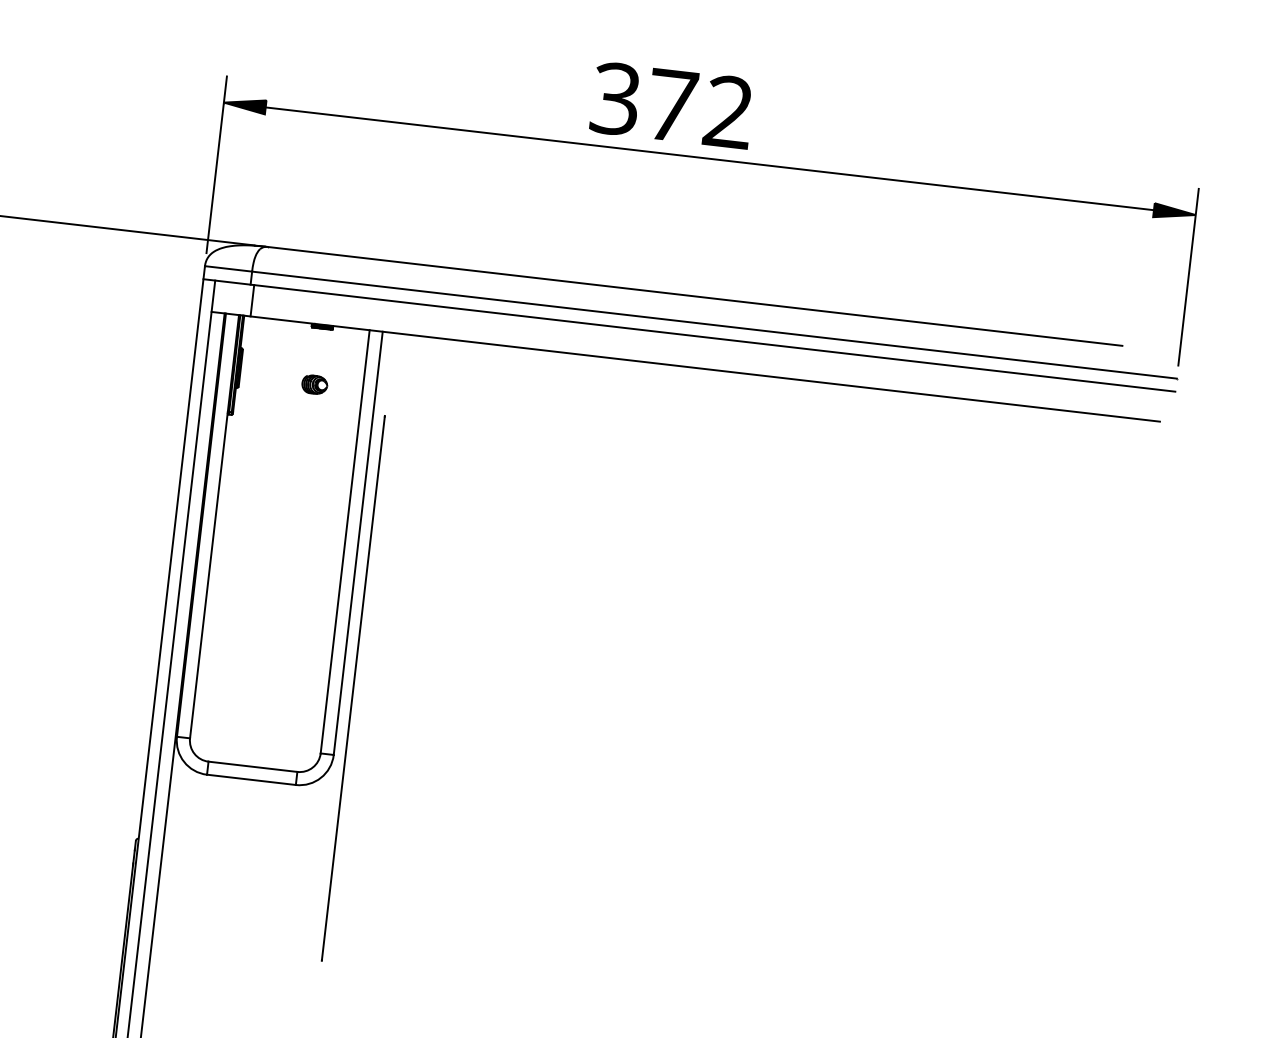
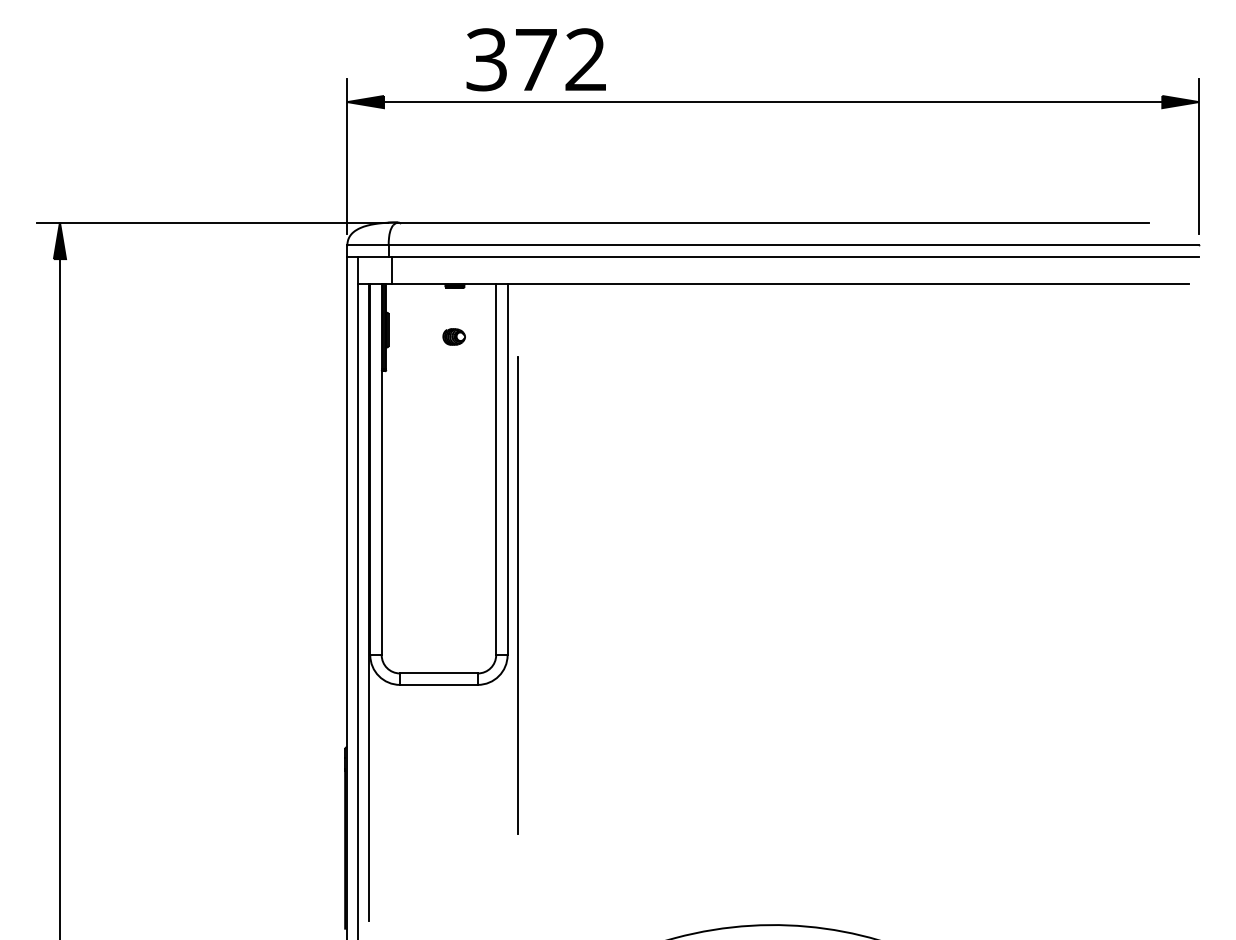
text: (671, 105) -> (535, 59), moved

